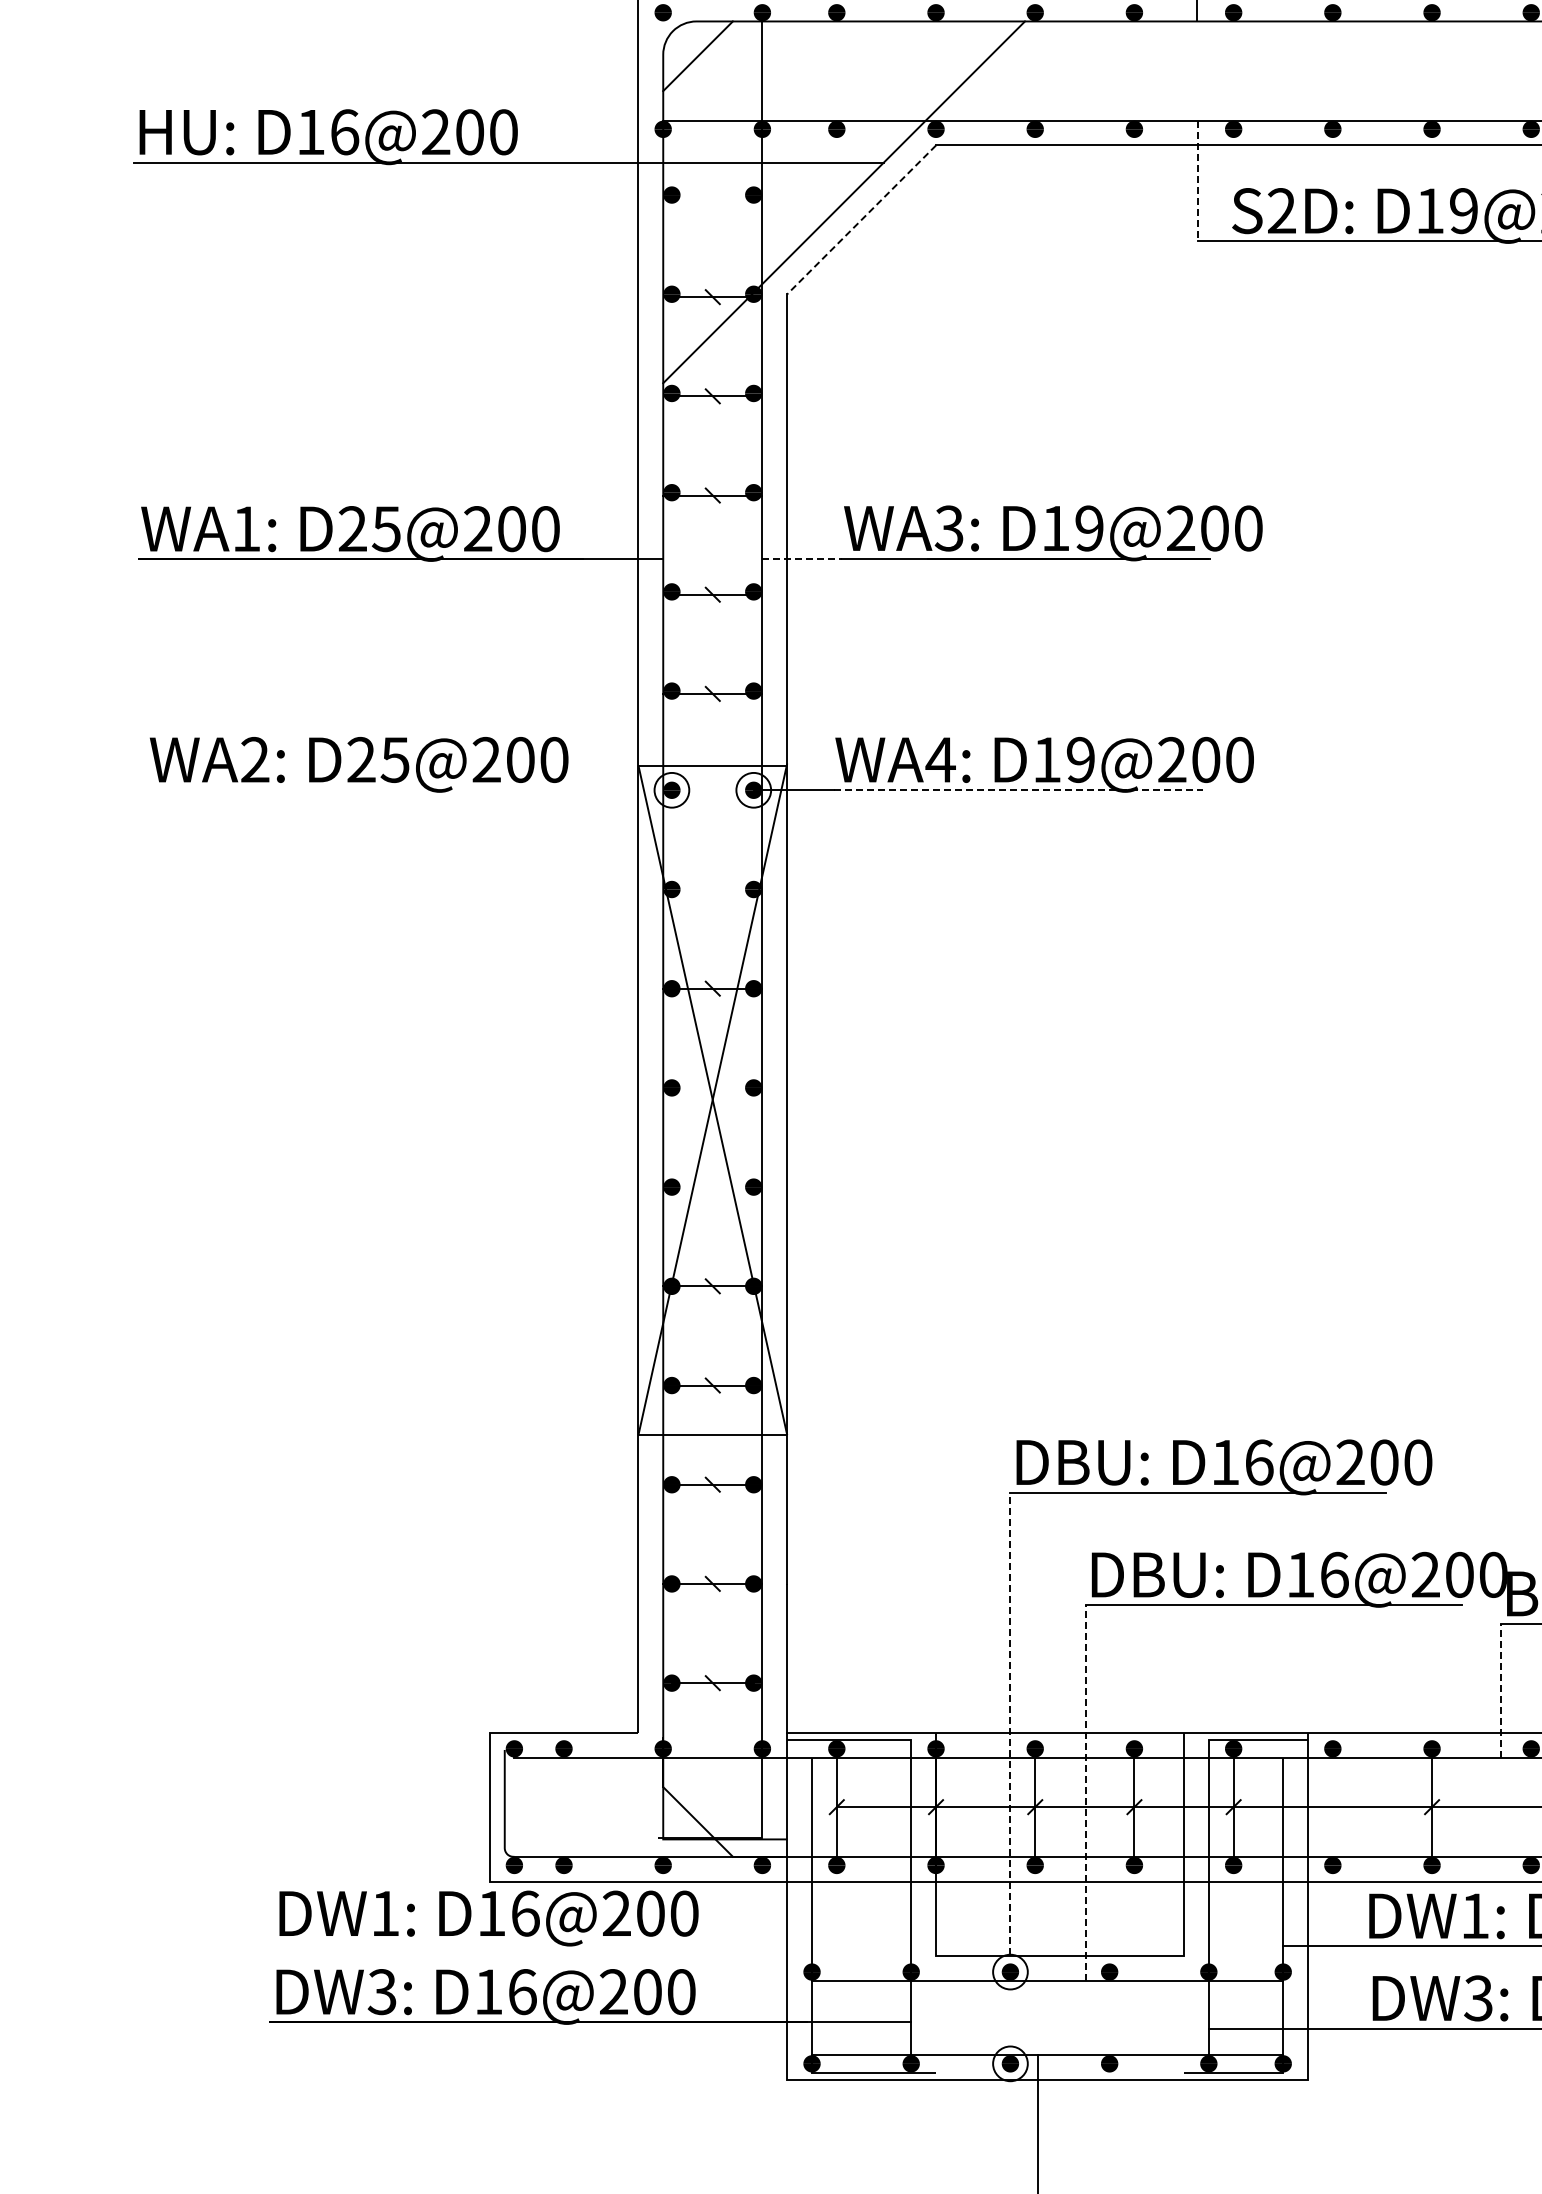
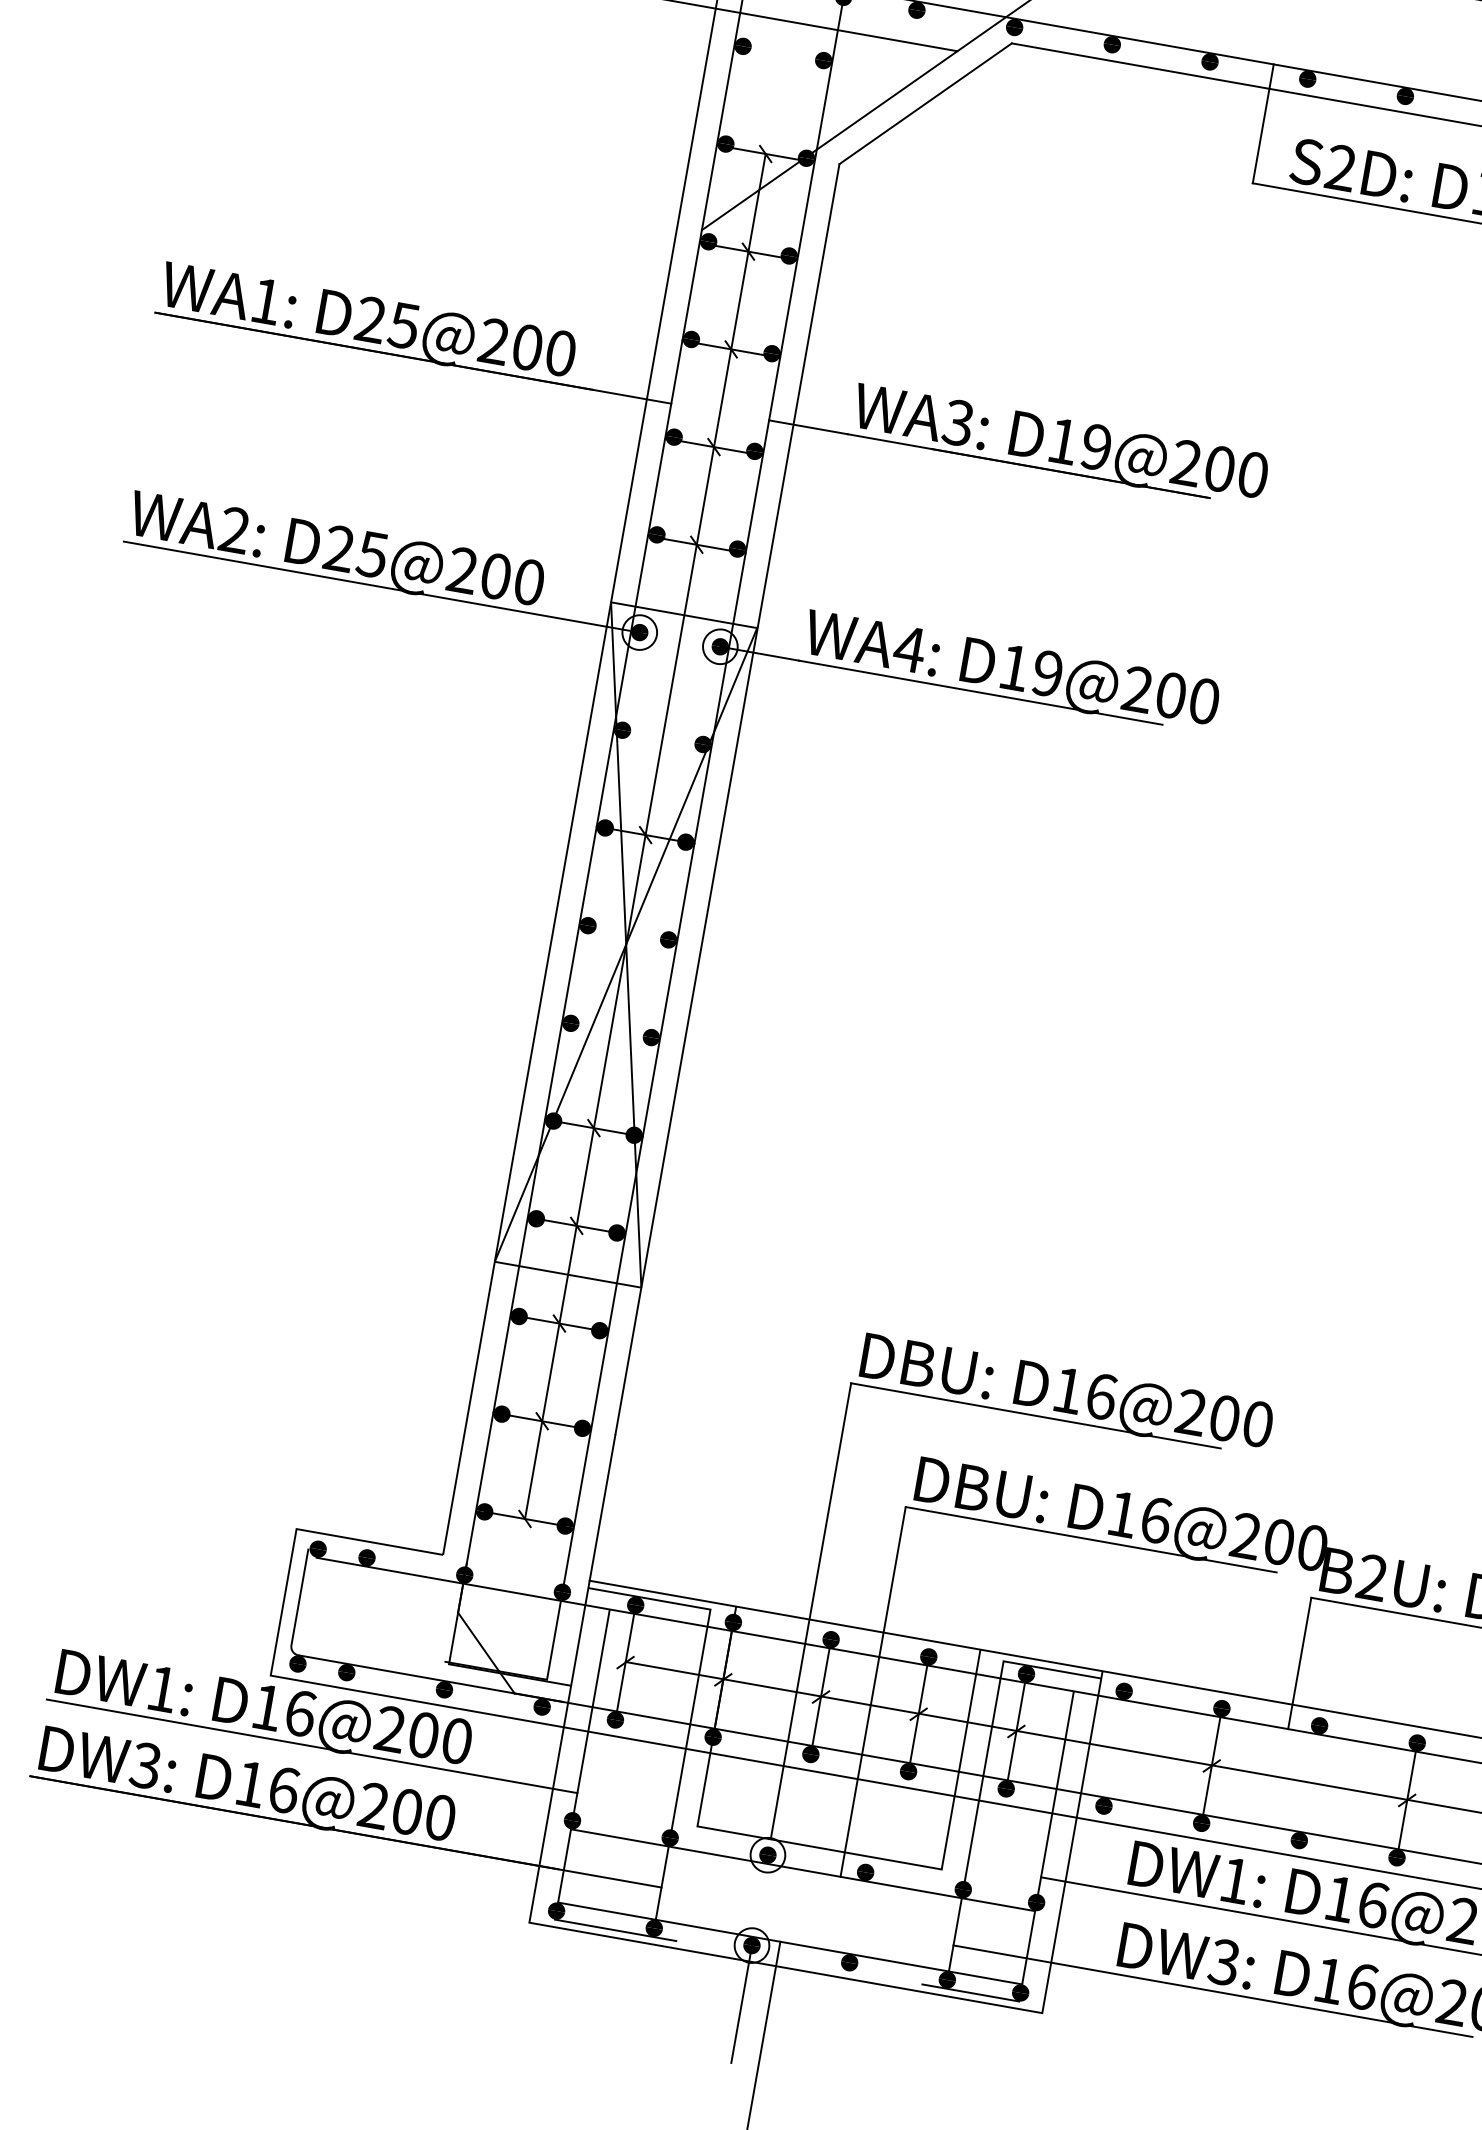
line: (1197, 181) -> (1263, 124), dashed -> solid
line: (861, 220) -> (925, 104), dashed -> solid
line: (802, 558) -> (808, 426), dashed -> solid
line: (409, 790) -> (381, 587), added
line: (1018, 790) -> (981, 692), dashed -> solid
line: (712, 990) -> (644, 836), added
line: (1500, 1690) -> (1299, 1662), dashed -> solid
line: (1010, 1723) -> (811, 1610), dashed -> solid
line: (1085, 1793) -> (872, 1692), dashed -> solid
line: (542, 1944) -> (311, 1746), added
line: (1010, 2123) -> (741, 2004), added

